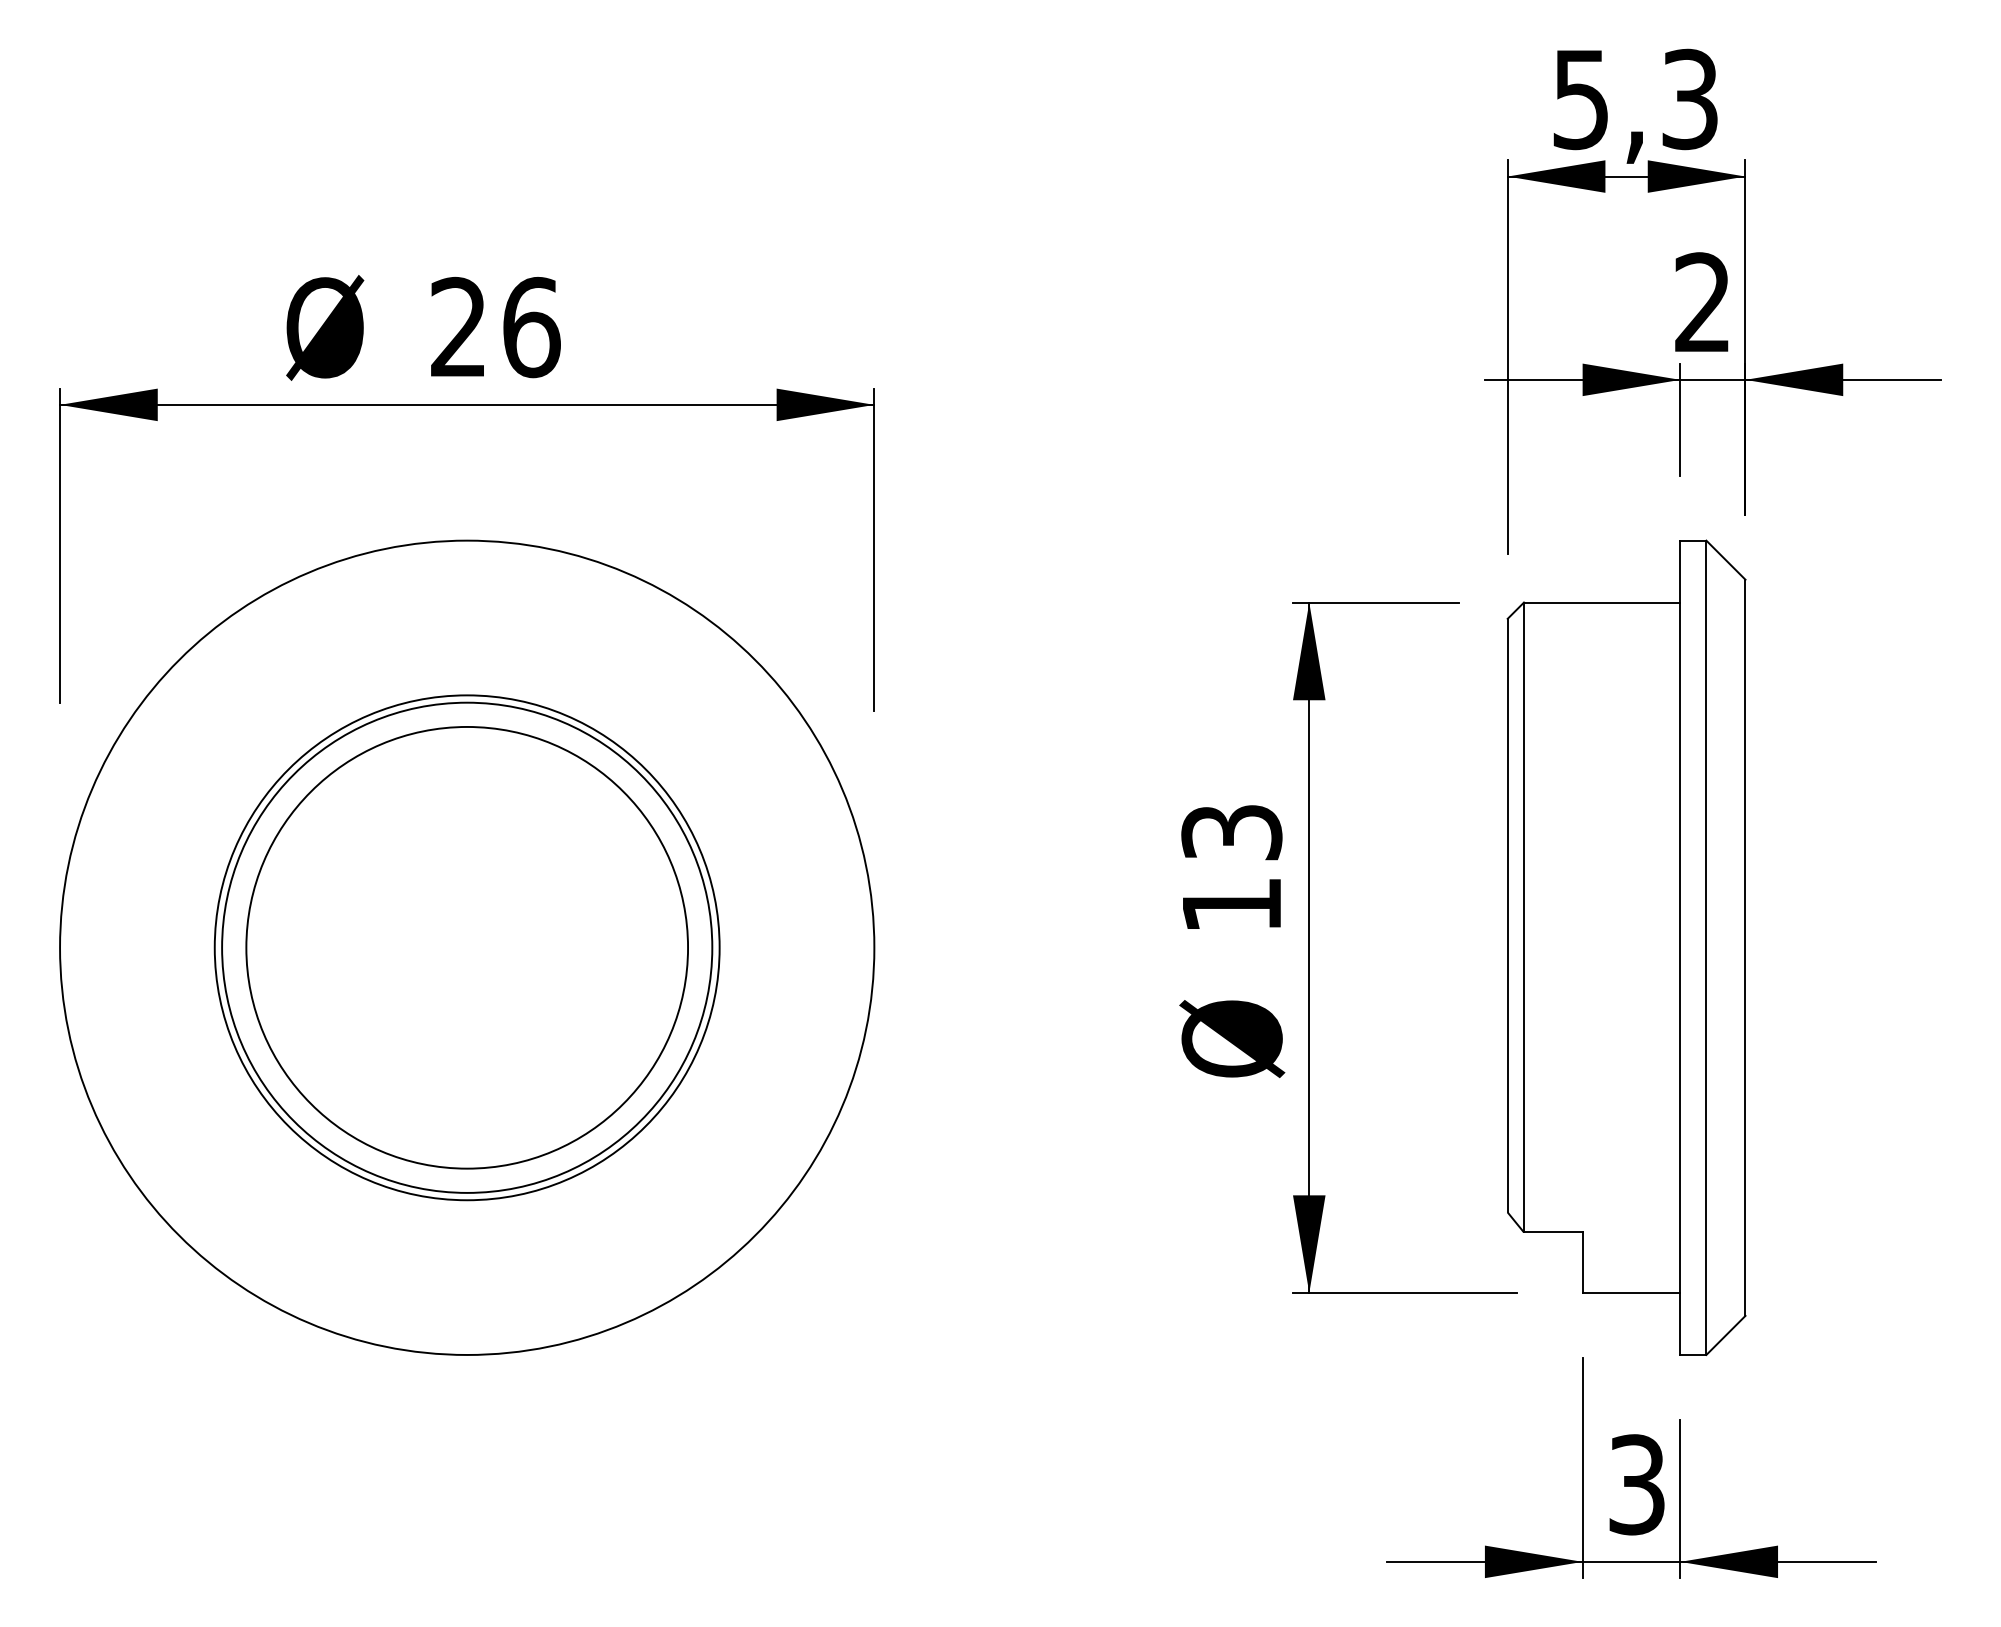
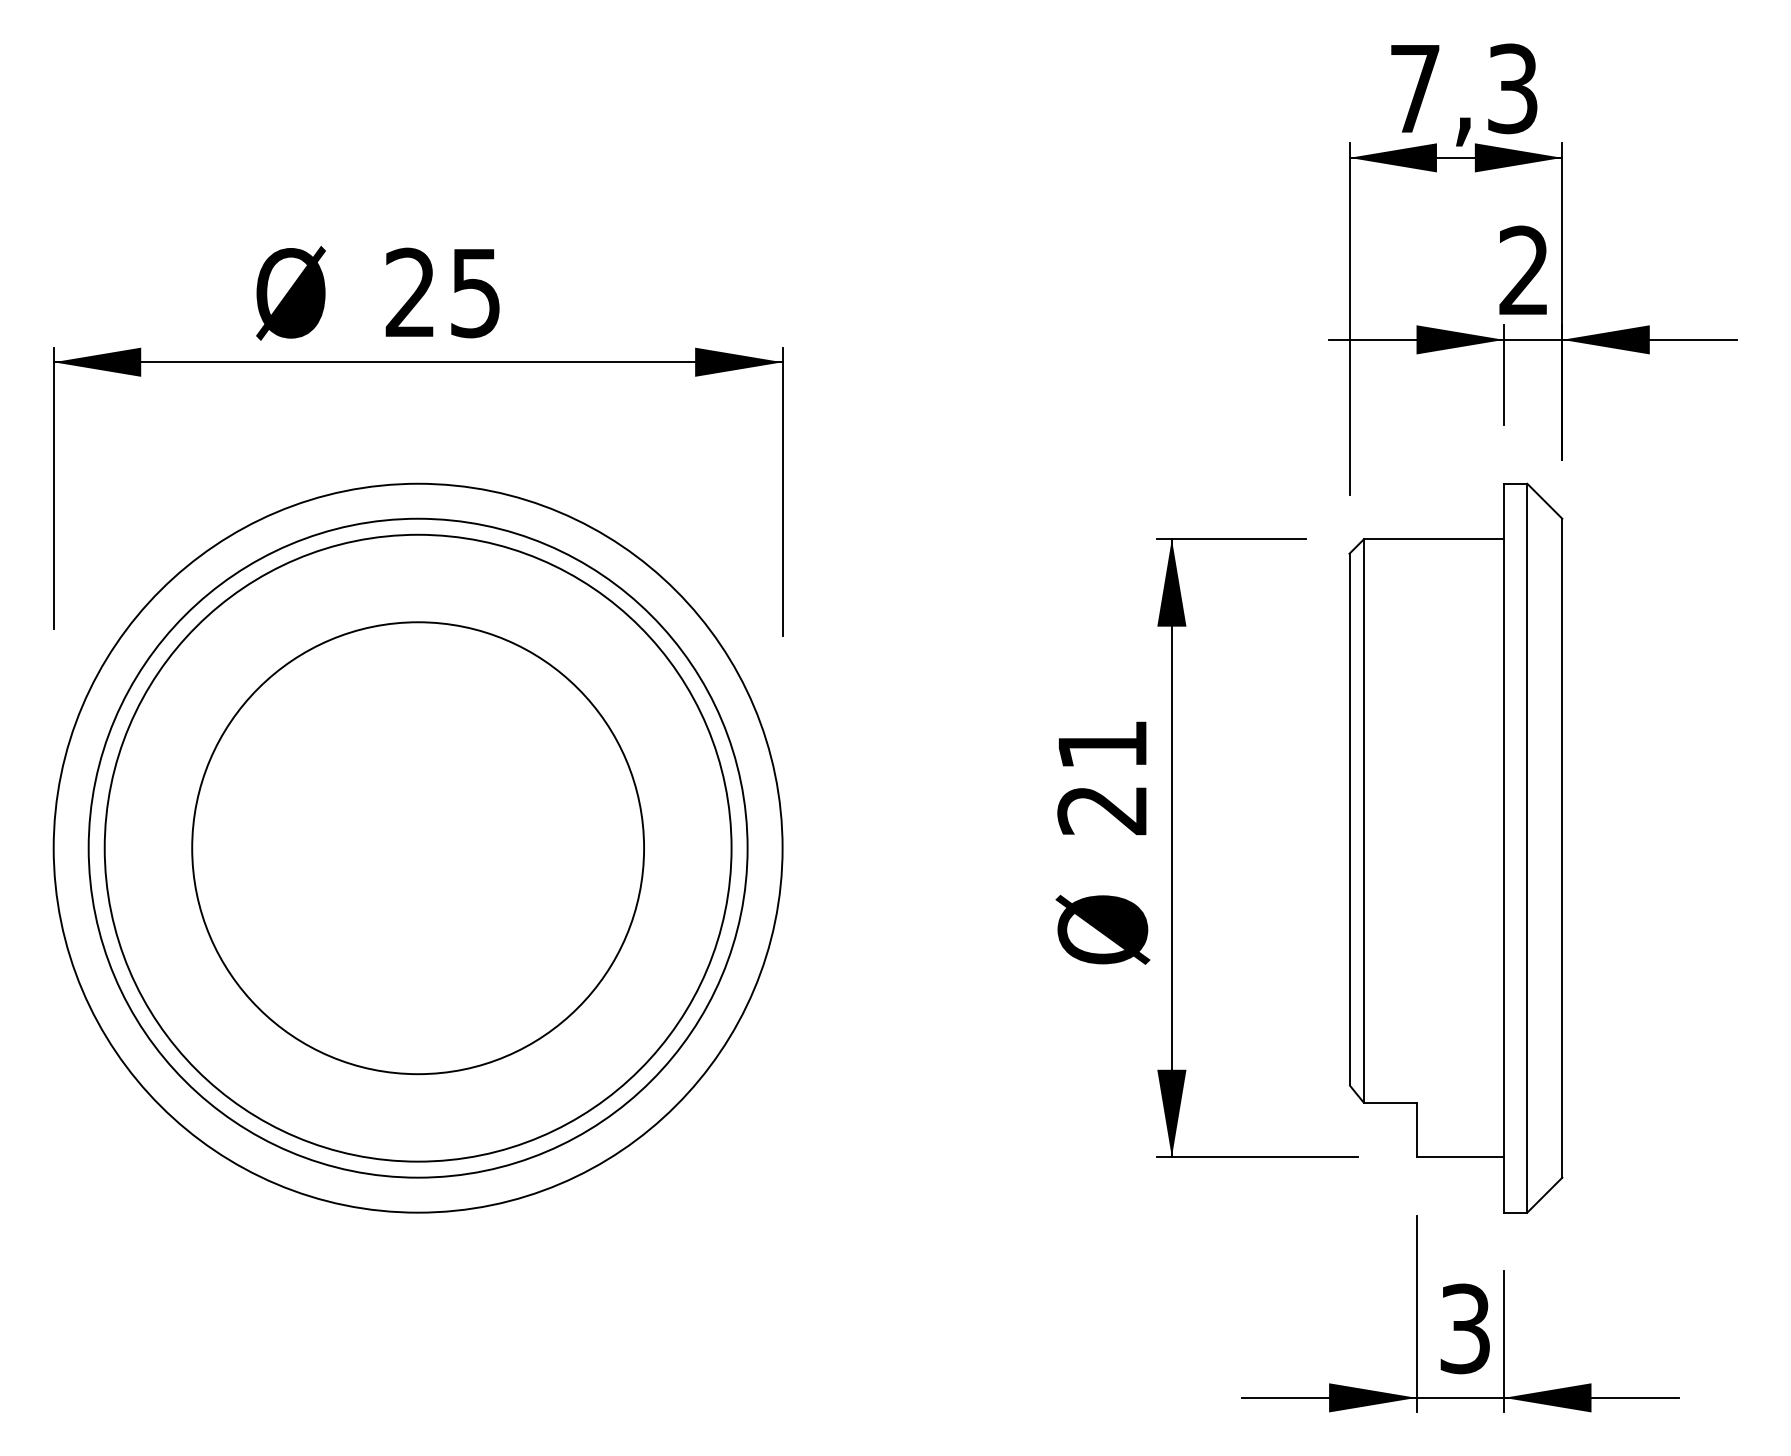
text: (1580, 100) -> (1414, 89), 5,3 -> 7,3
text: (532, 326) -> (476, 292), 26 -> 25
text: (1231, 868) -> (1102, 777), 13 -> 21
circle: (466, 947) -> (417, 847), size x1.43
circle: (466, 947) -> (417, 847), size x1.67

